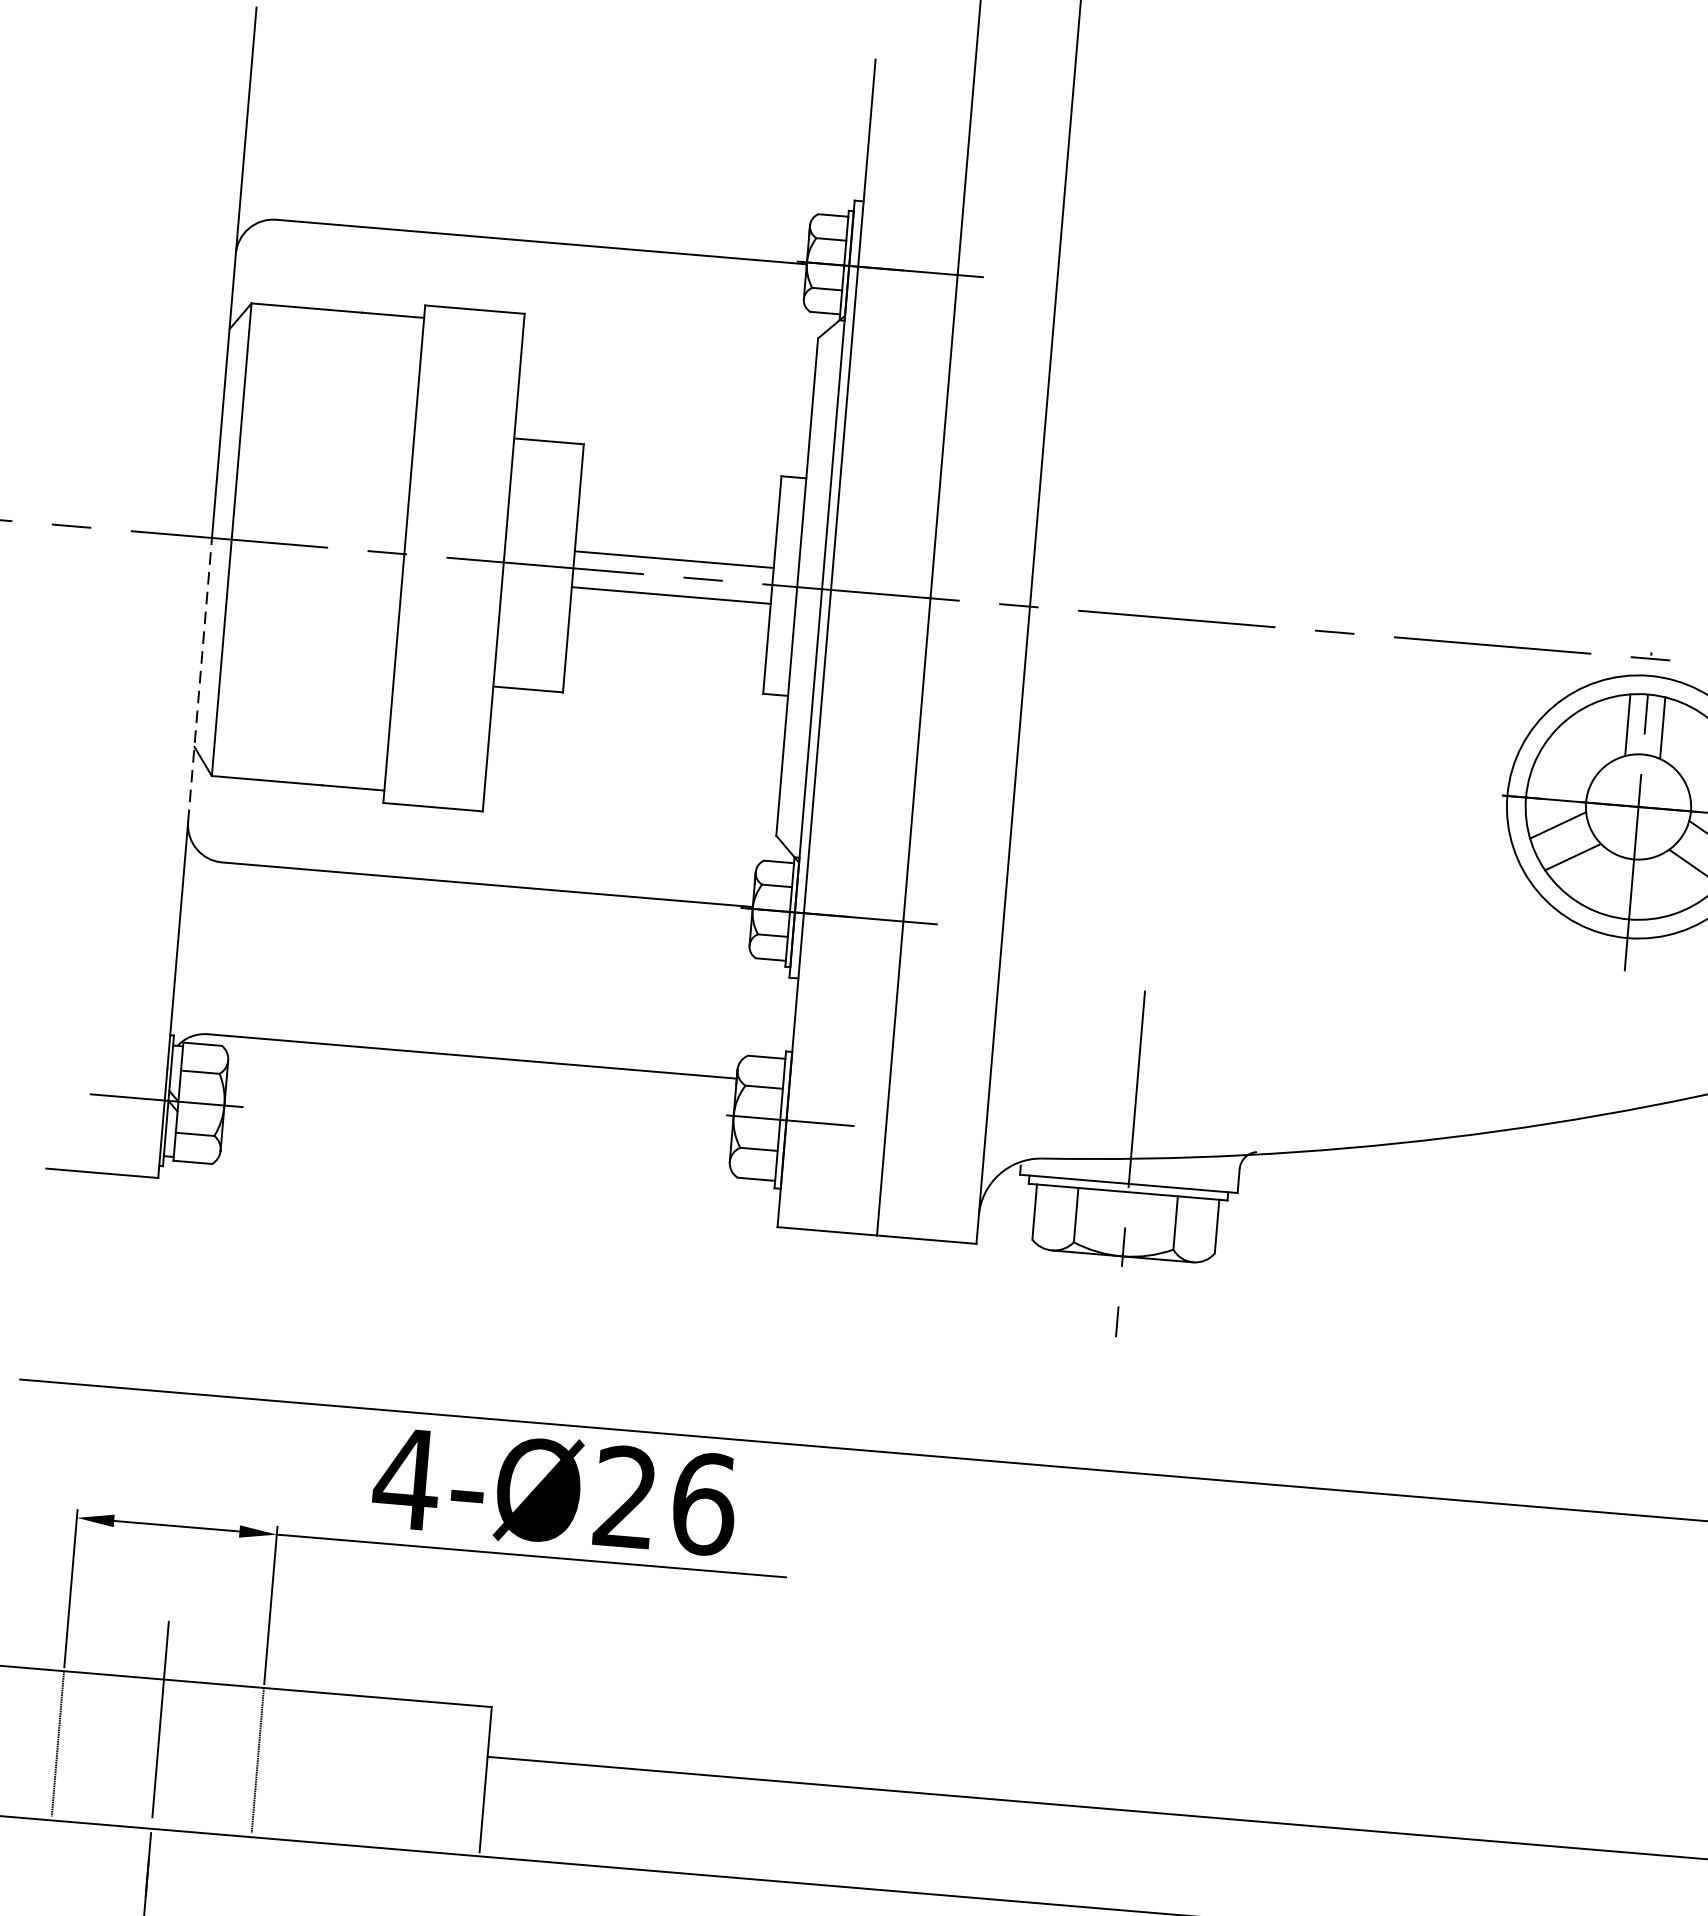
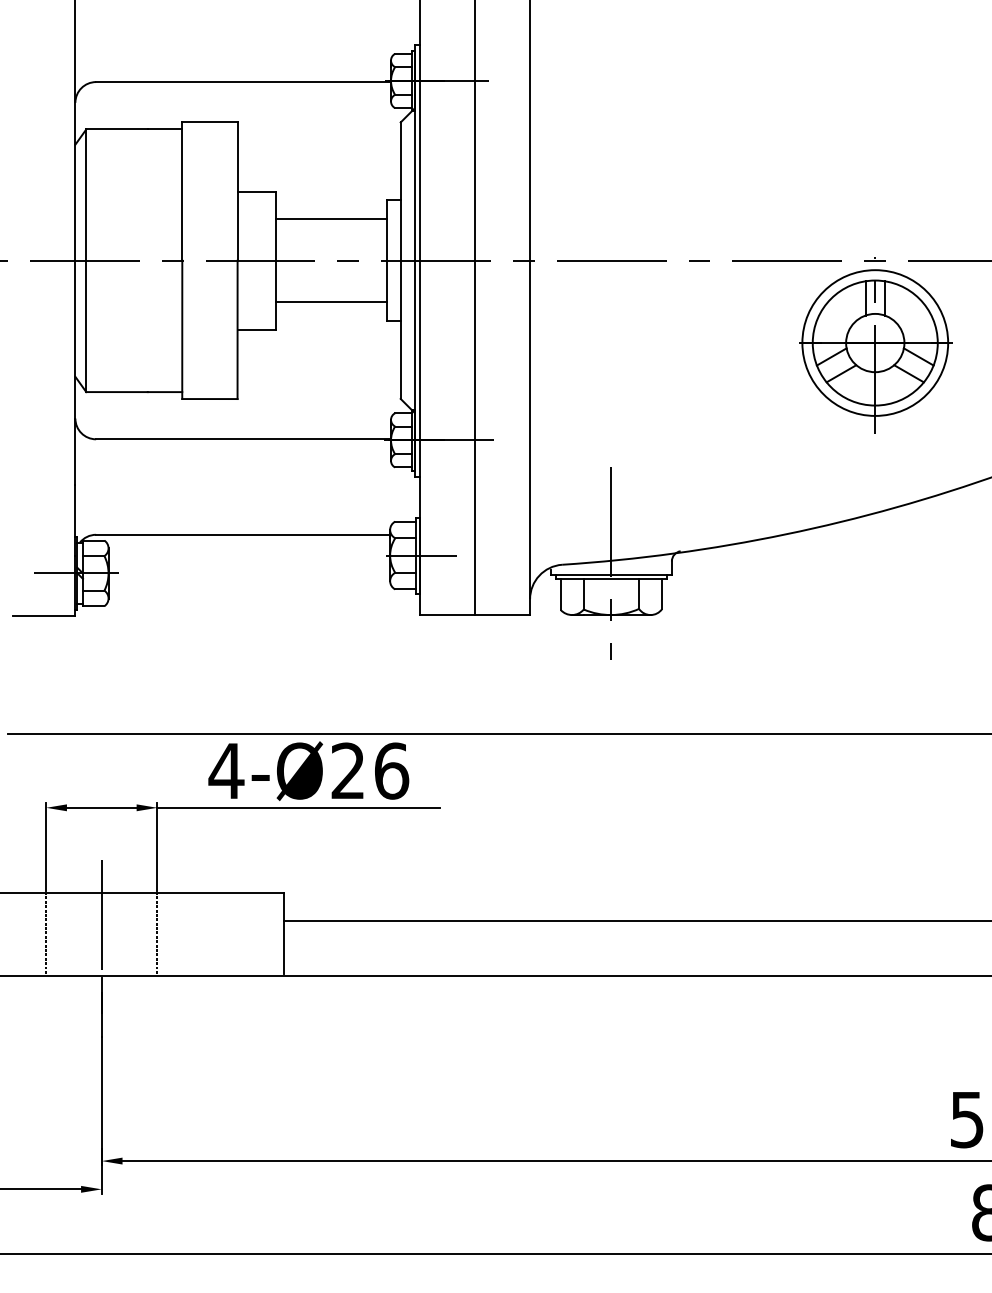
line: (674, 560) -> (331, 219), moved
line: (671, 596) -> (331, 302), moved
line: (200, 679) -> (75, 339), dashed -> solid

